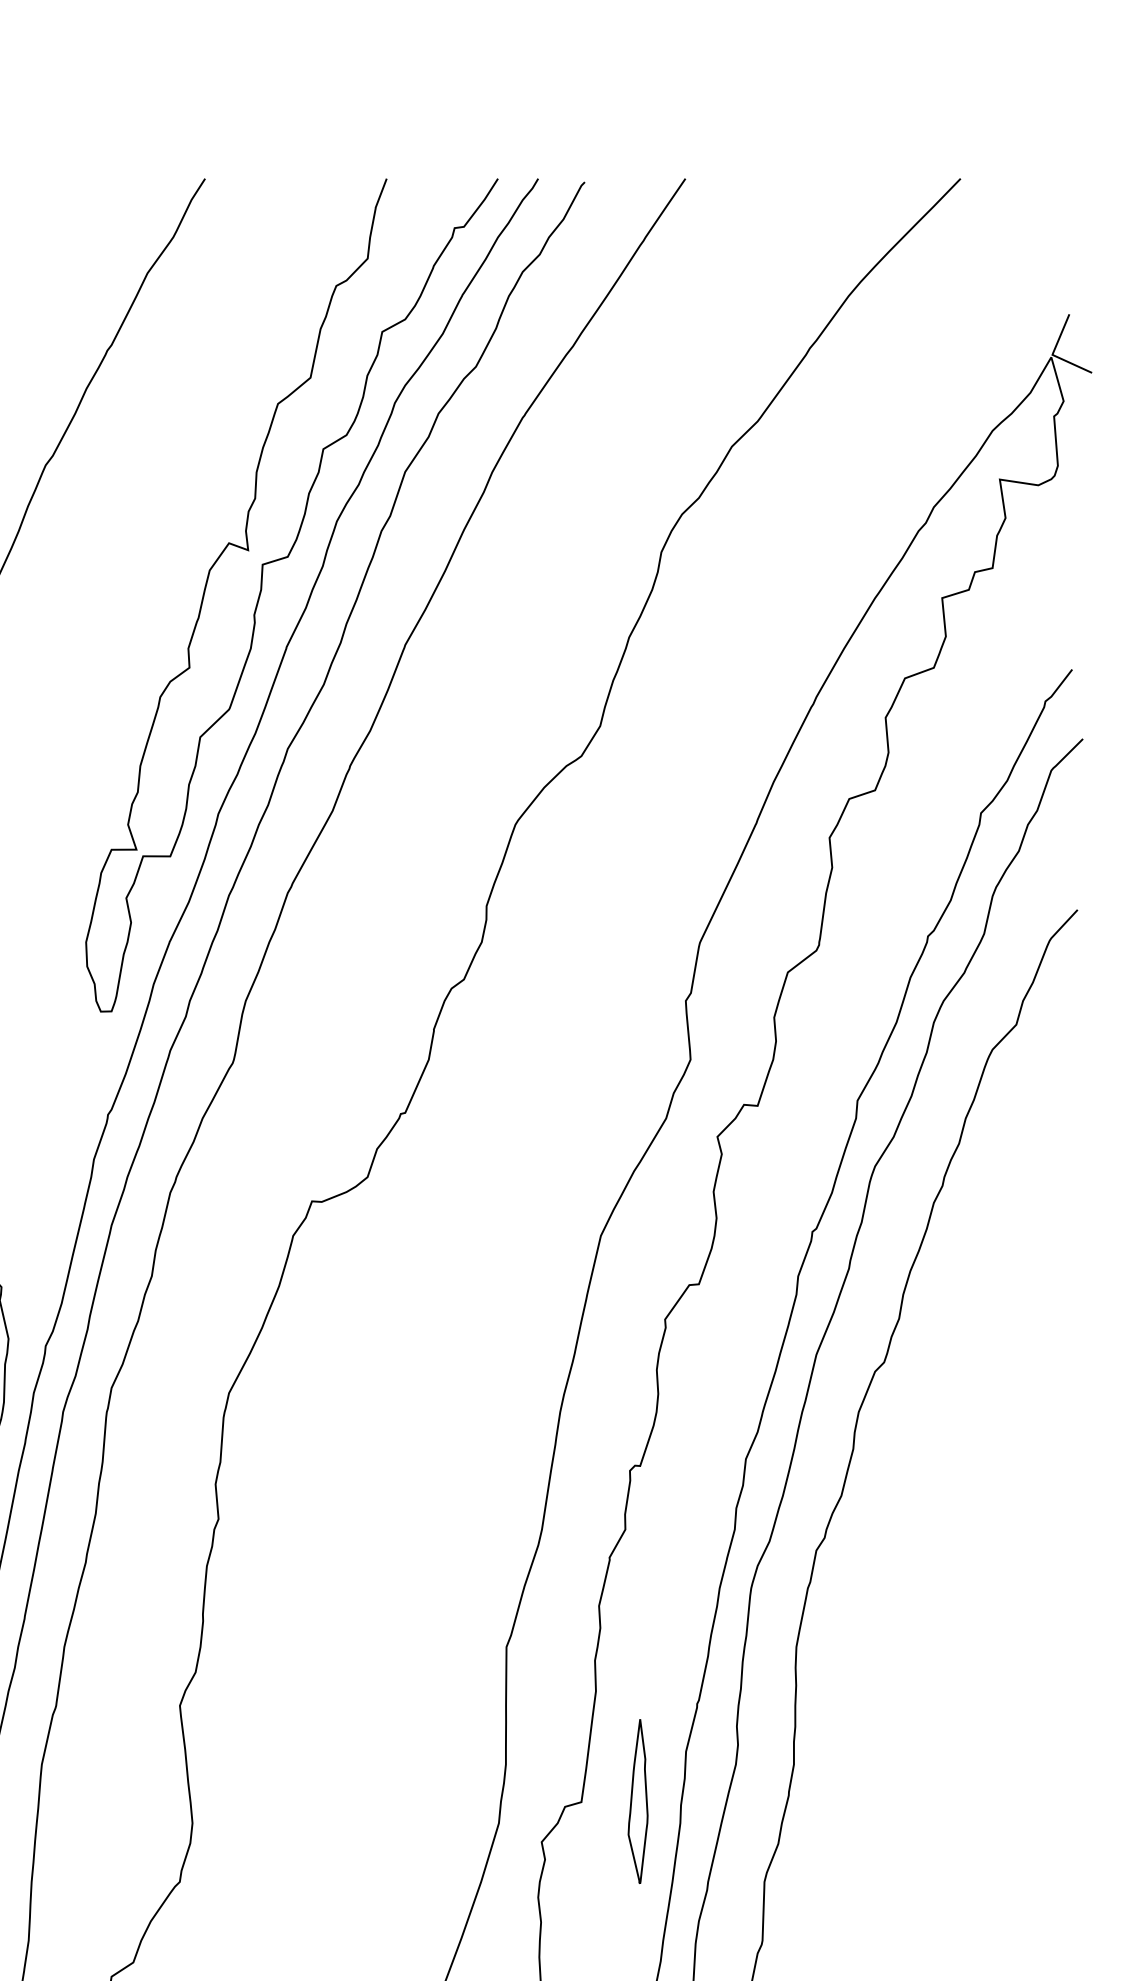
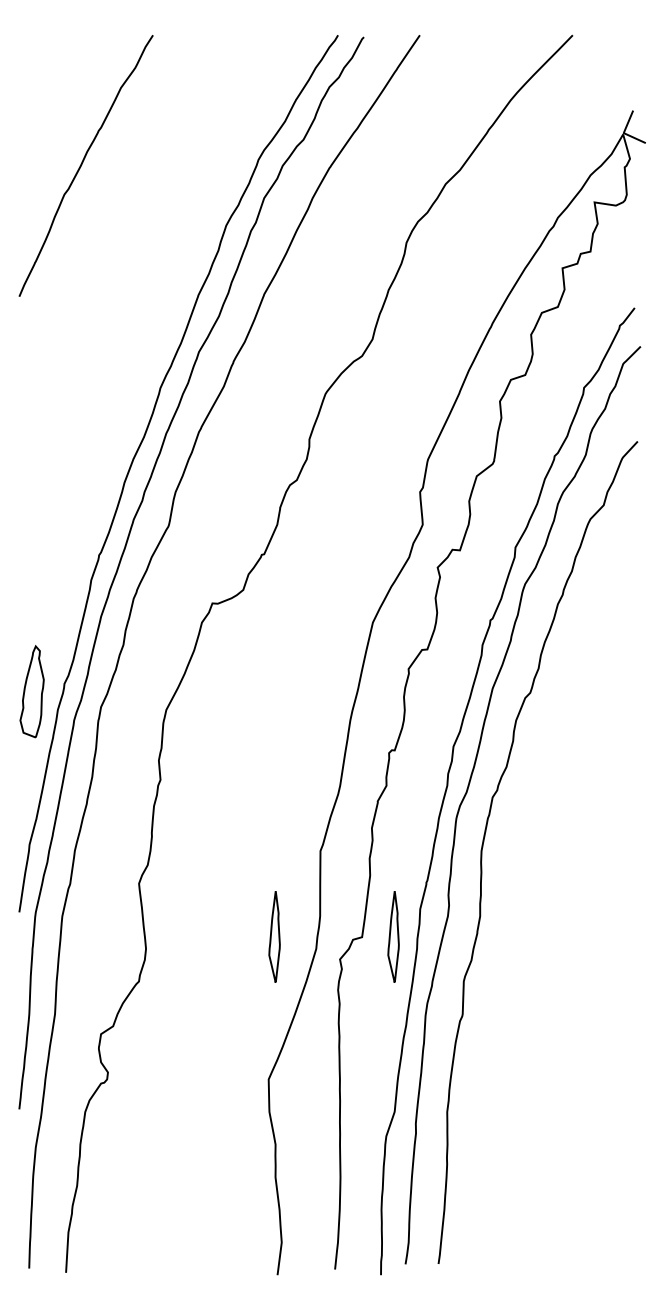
curve: (263, 589) -> (185, 263), removed
part: (423, 1800) -> (274, 936), added

